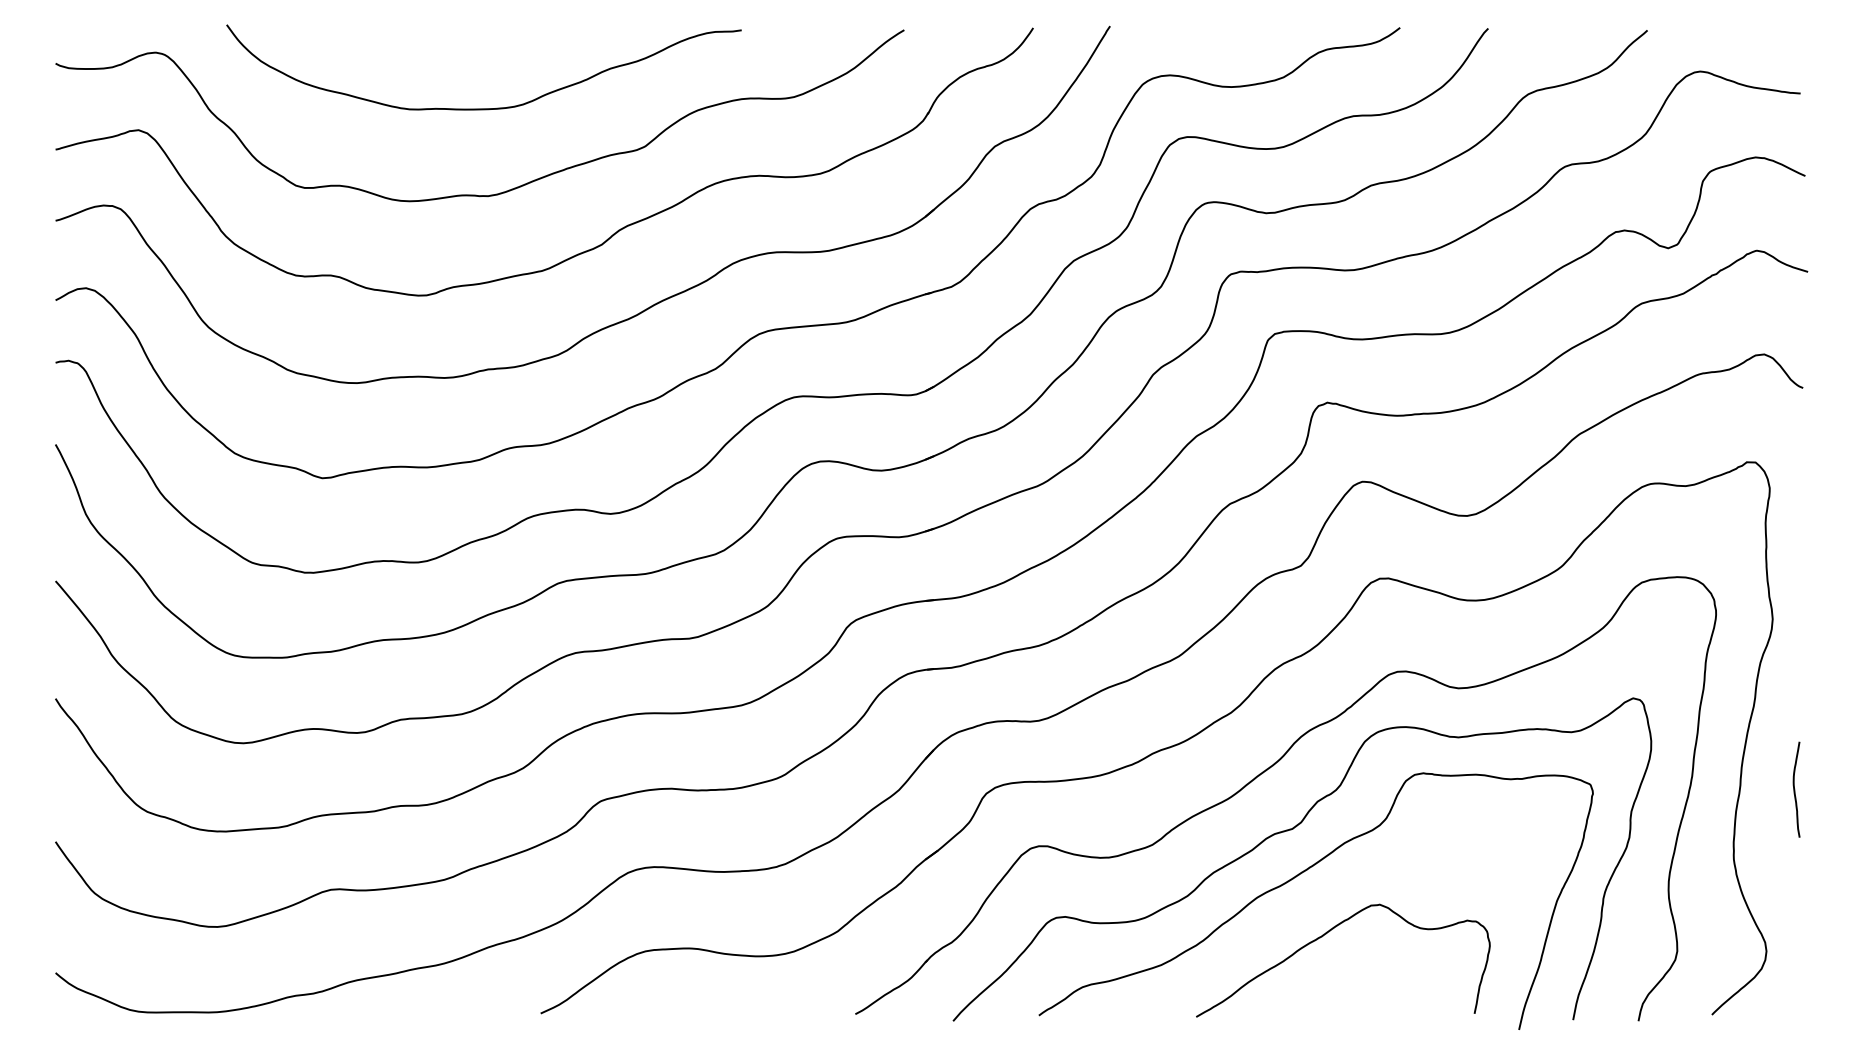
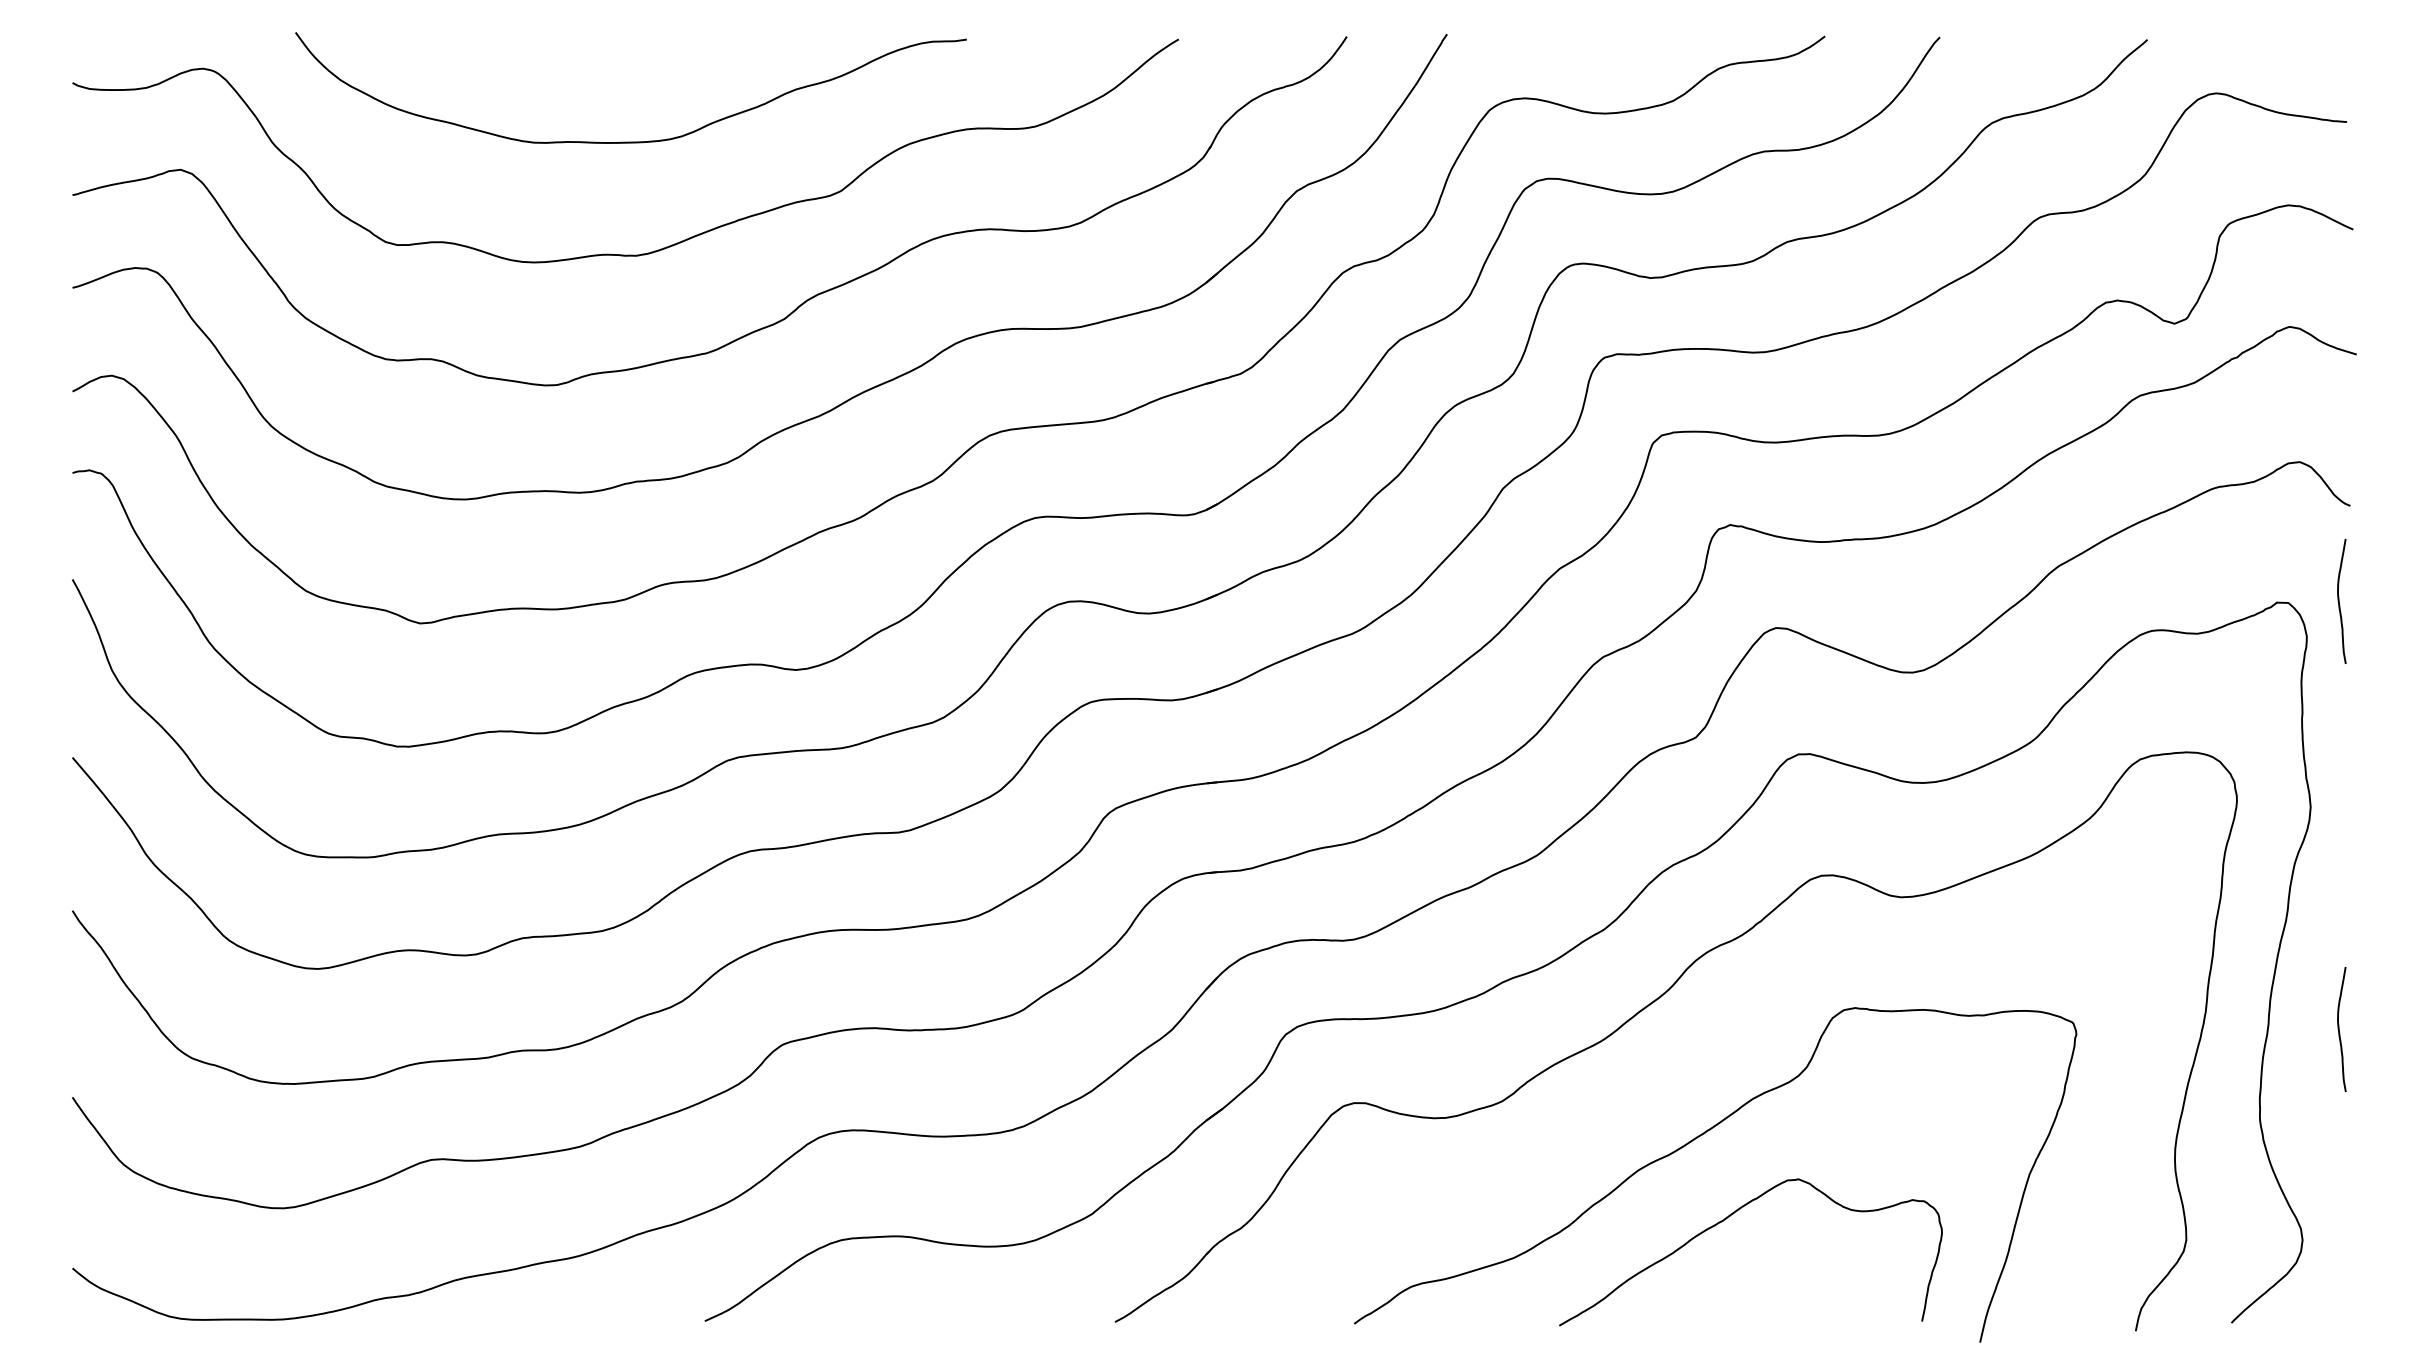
curve: (1794, 461) -> (2339, 601), added
curve: (1293, 829) -> (1685, 1081), removed

